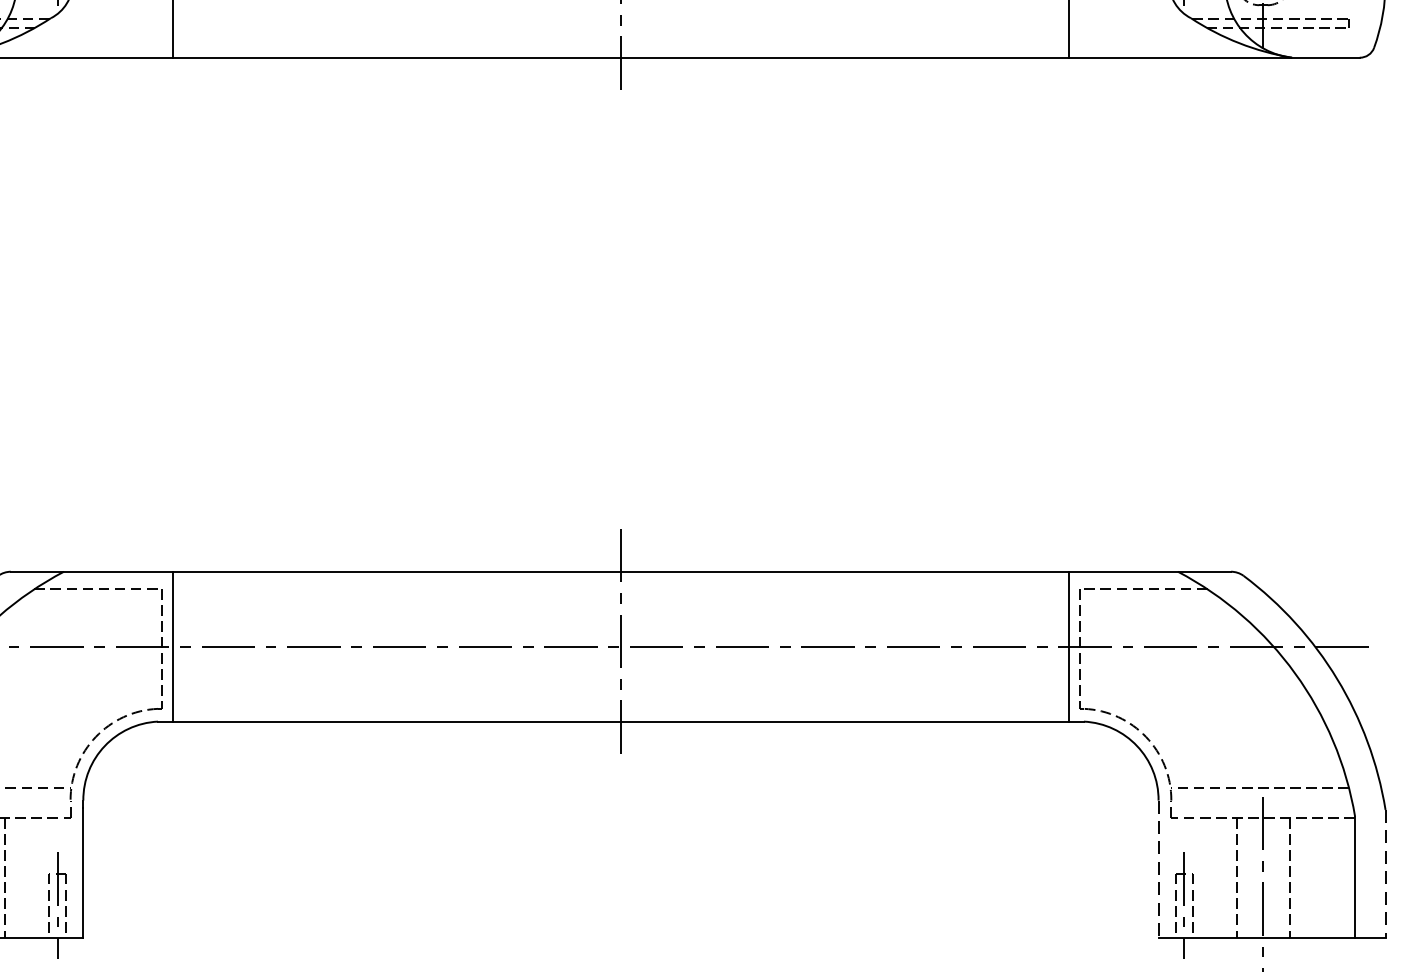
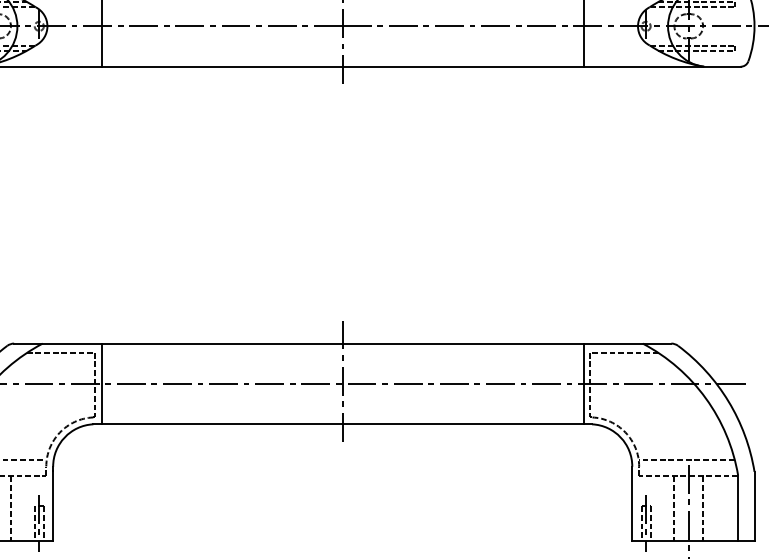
line: (1158, 868) -> (632, 503), dashed -> solid
line: (1385, 874) -> (754, 506), dashed -> solid

